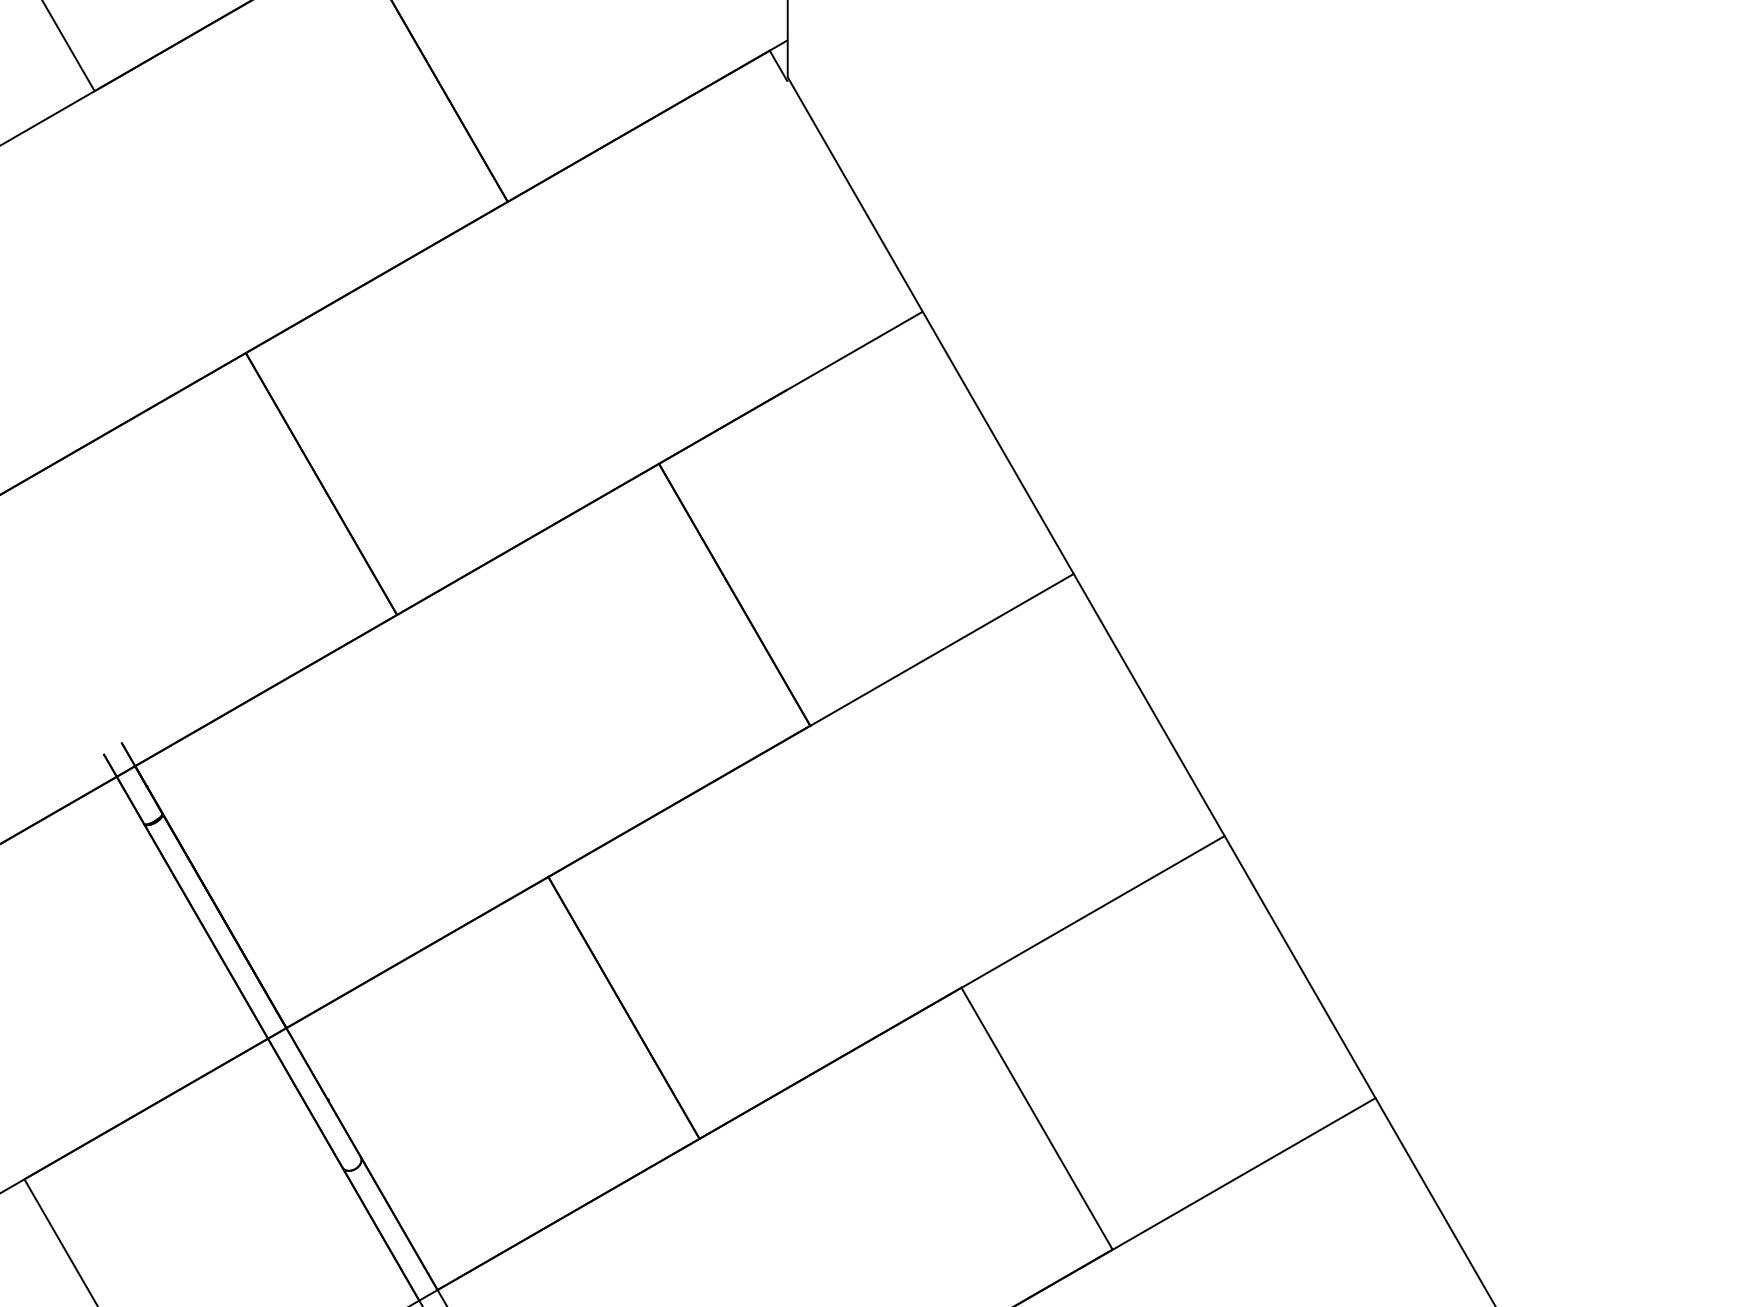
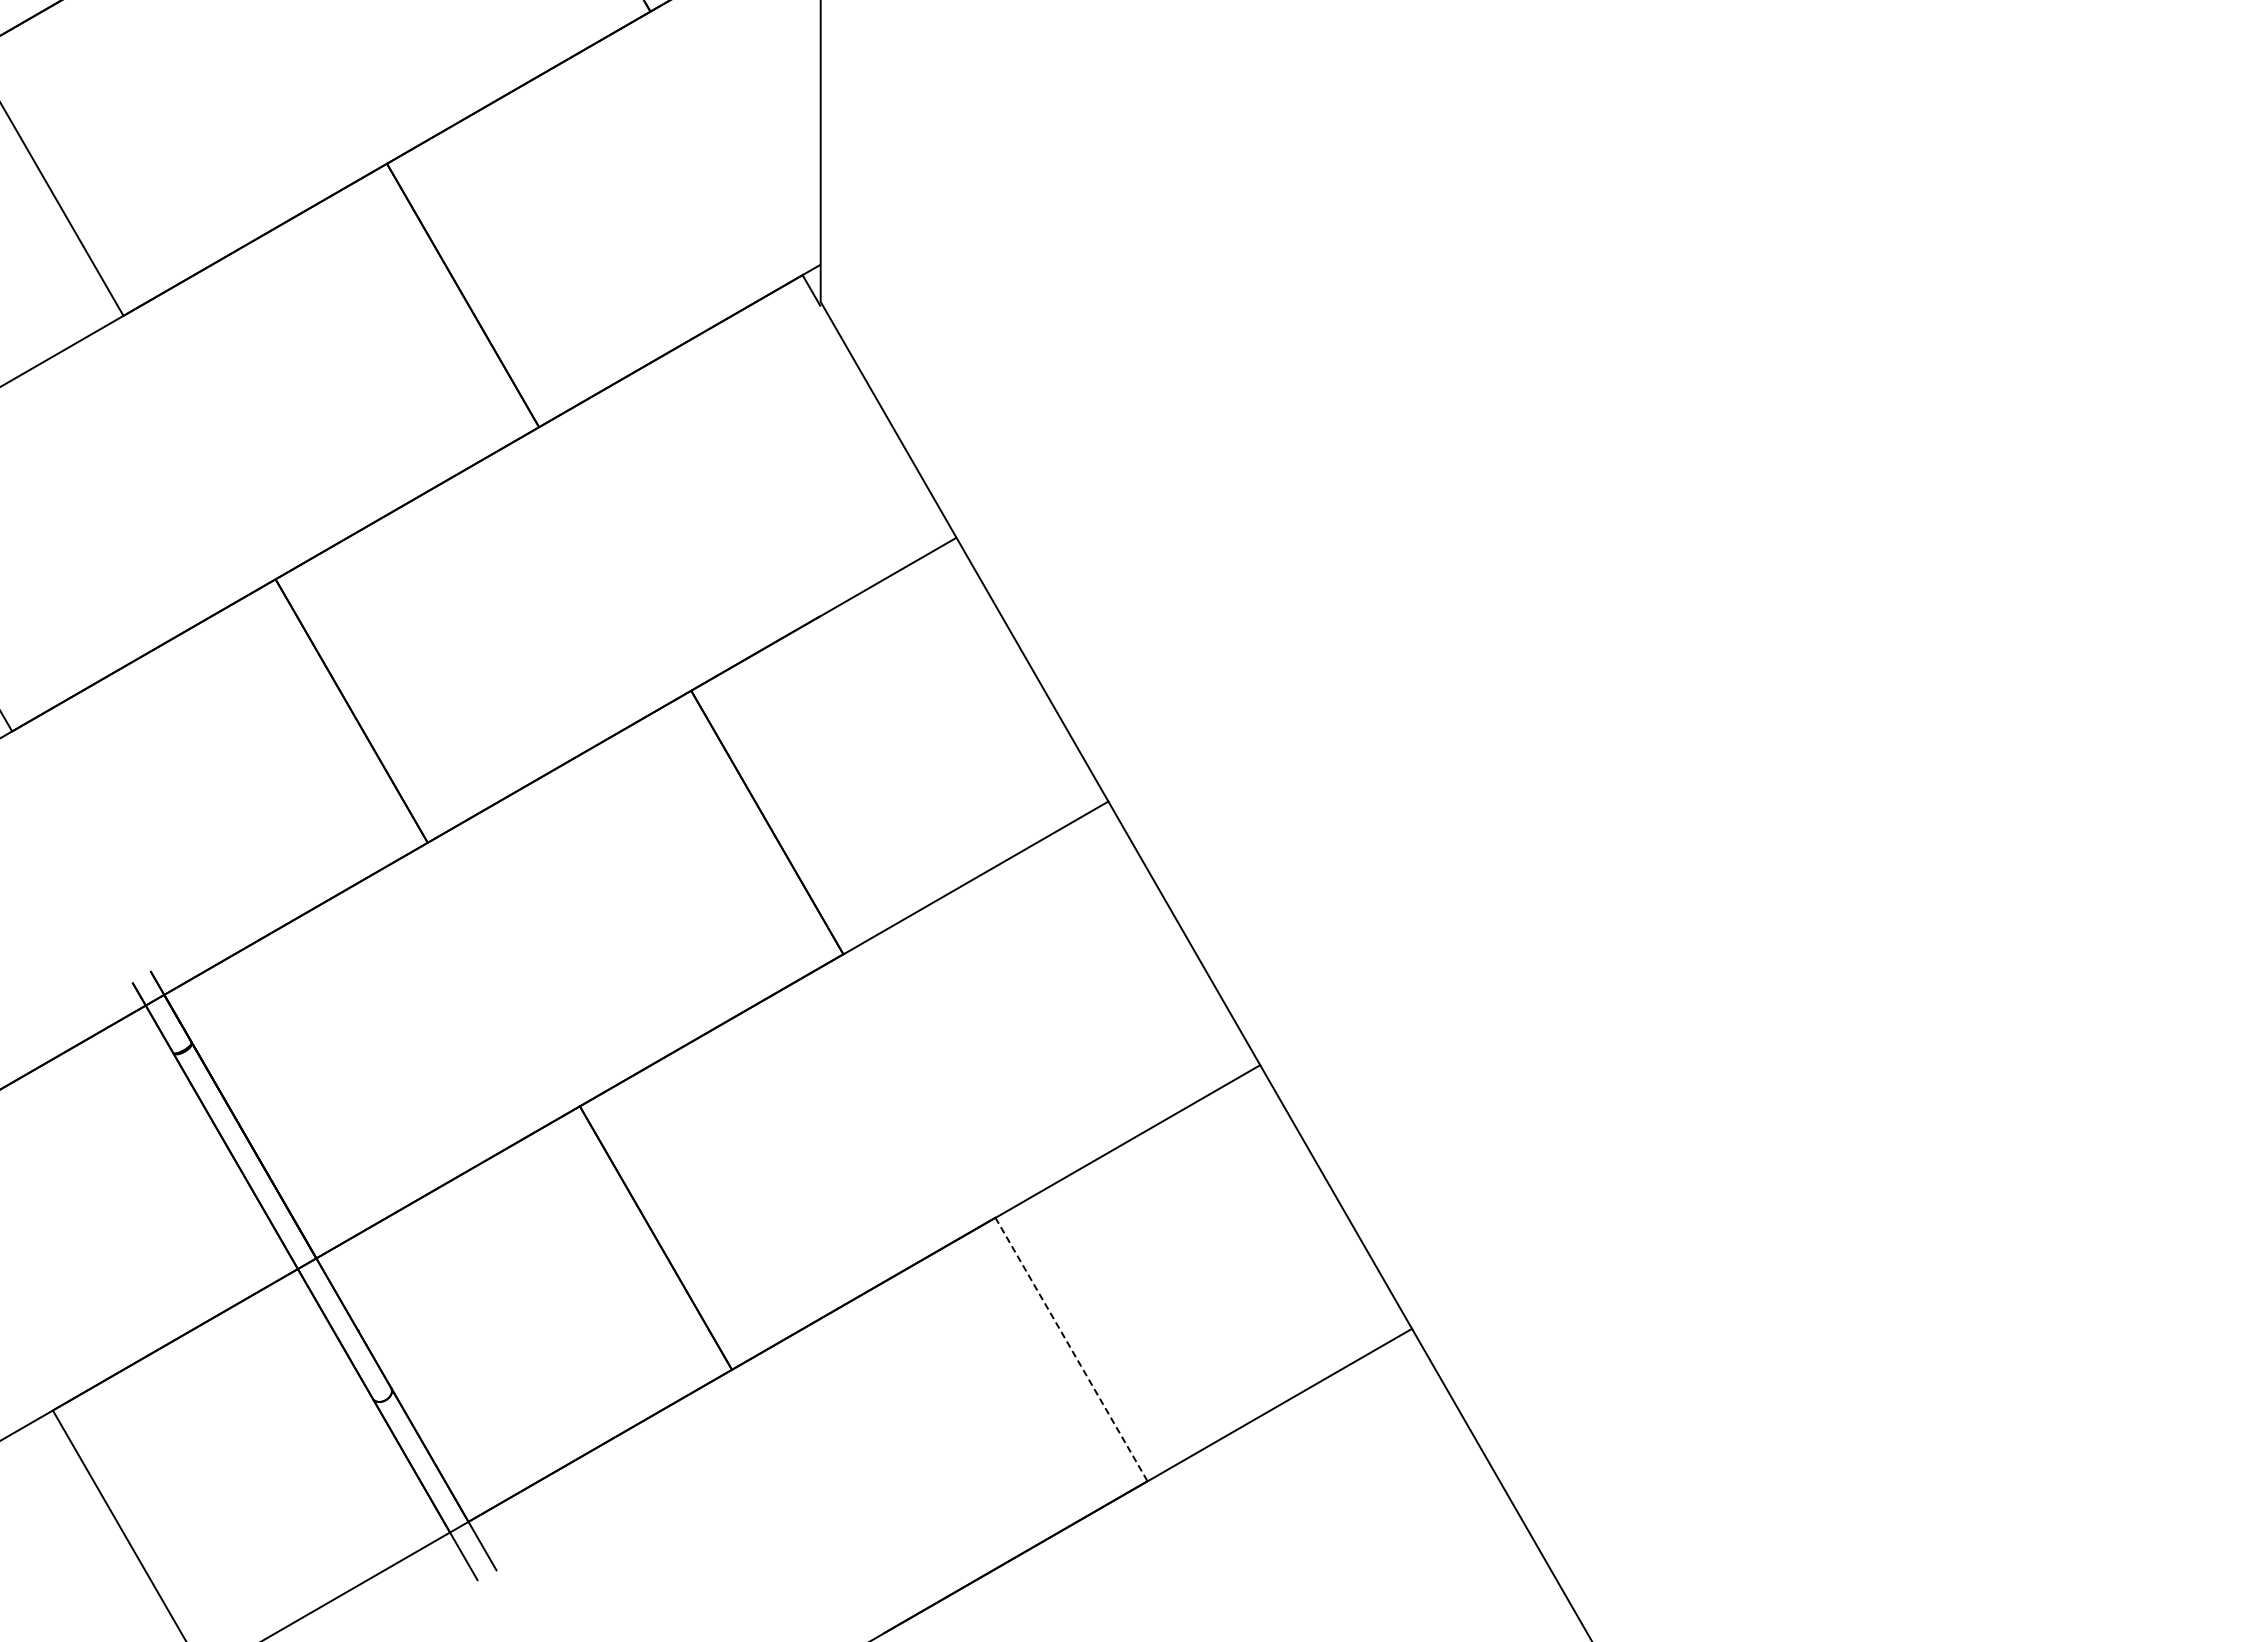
line: (1037, 1118) -> (1071, 1349), solid -> dashed

